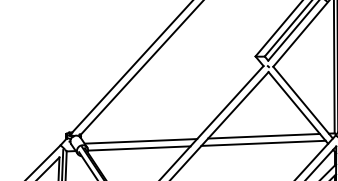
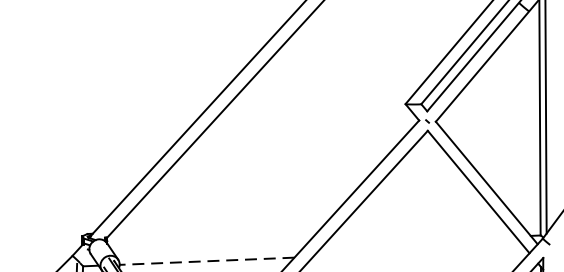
line: (264, 135) -> (420, 239), removed
line: (140, 141) -> (209, 249), removed
line: (263, 142) -> (419, 251), removed
line: (138, 148) -> (205, 261), solid -> dashed

